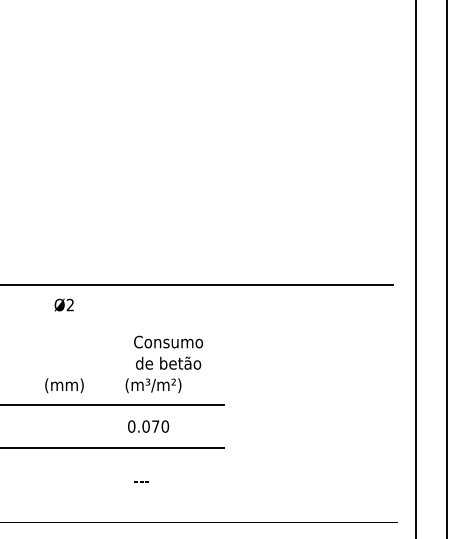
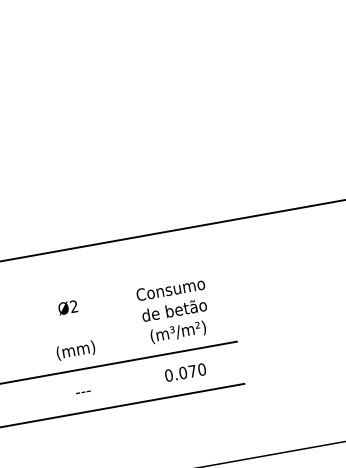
text: (63, 304) -> (67, 307), moved
text: (153, 385) -> (178, 332), moved
text: (148, 426) -> (185, 372), moved
text: (141, 481) -> (83, 391), moved

